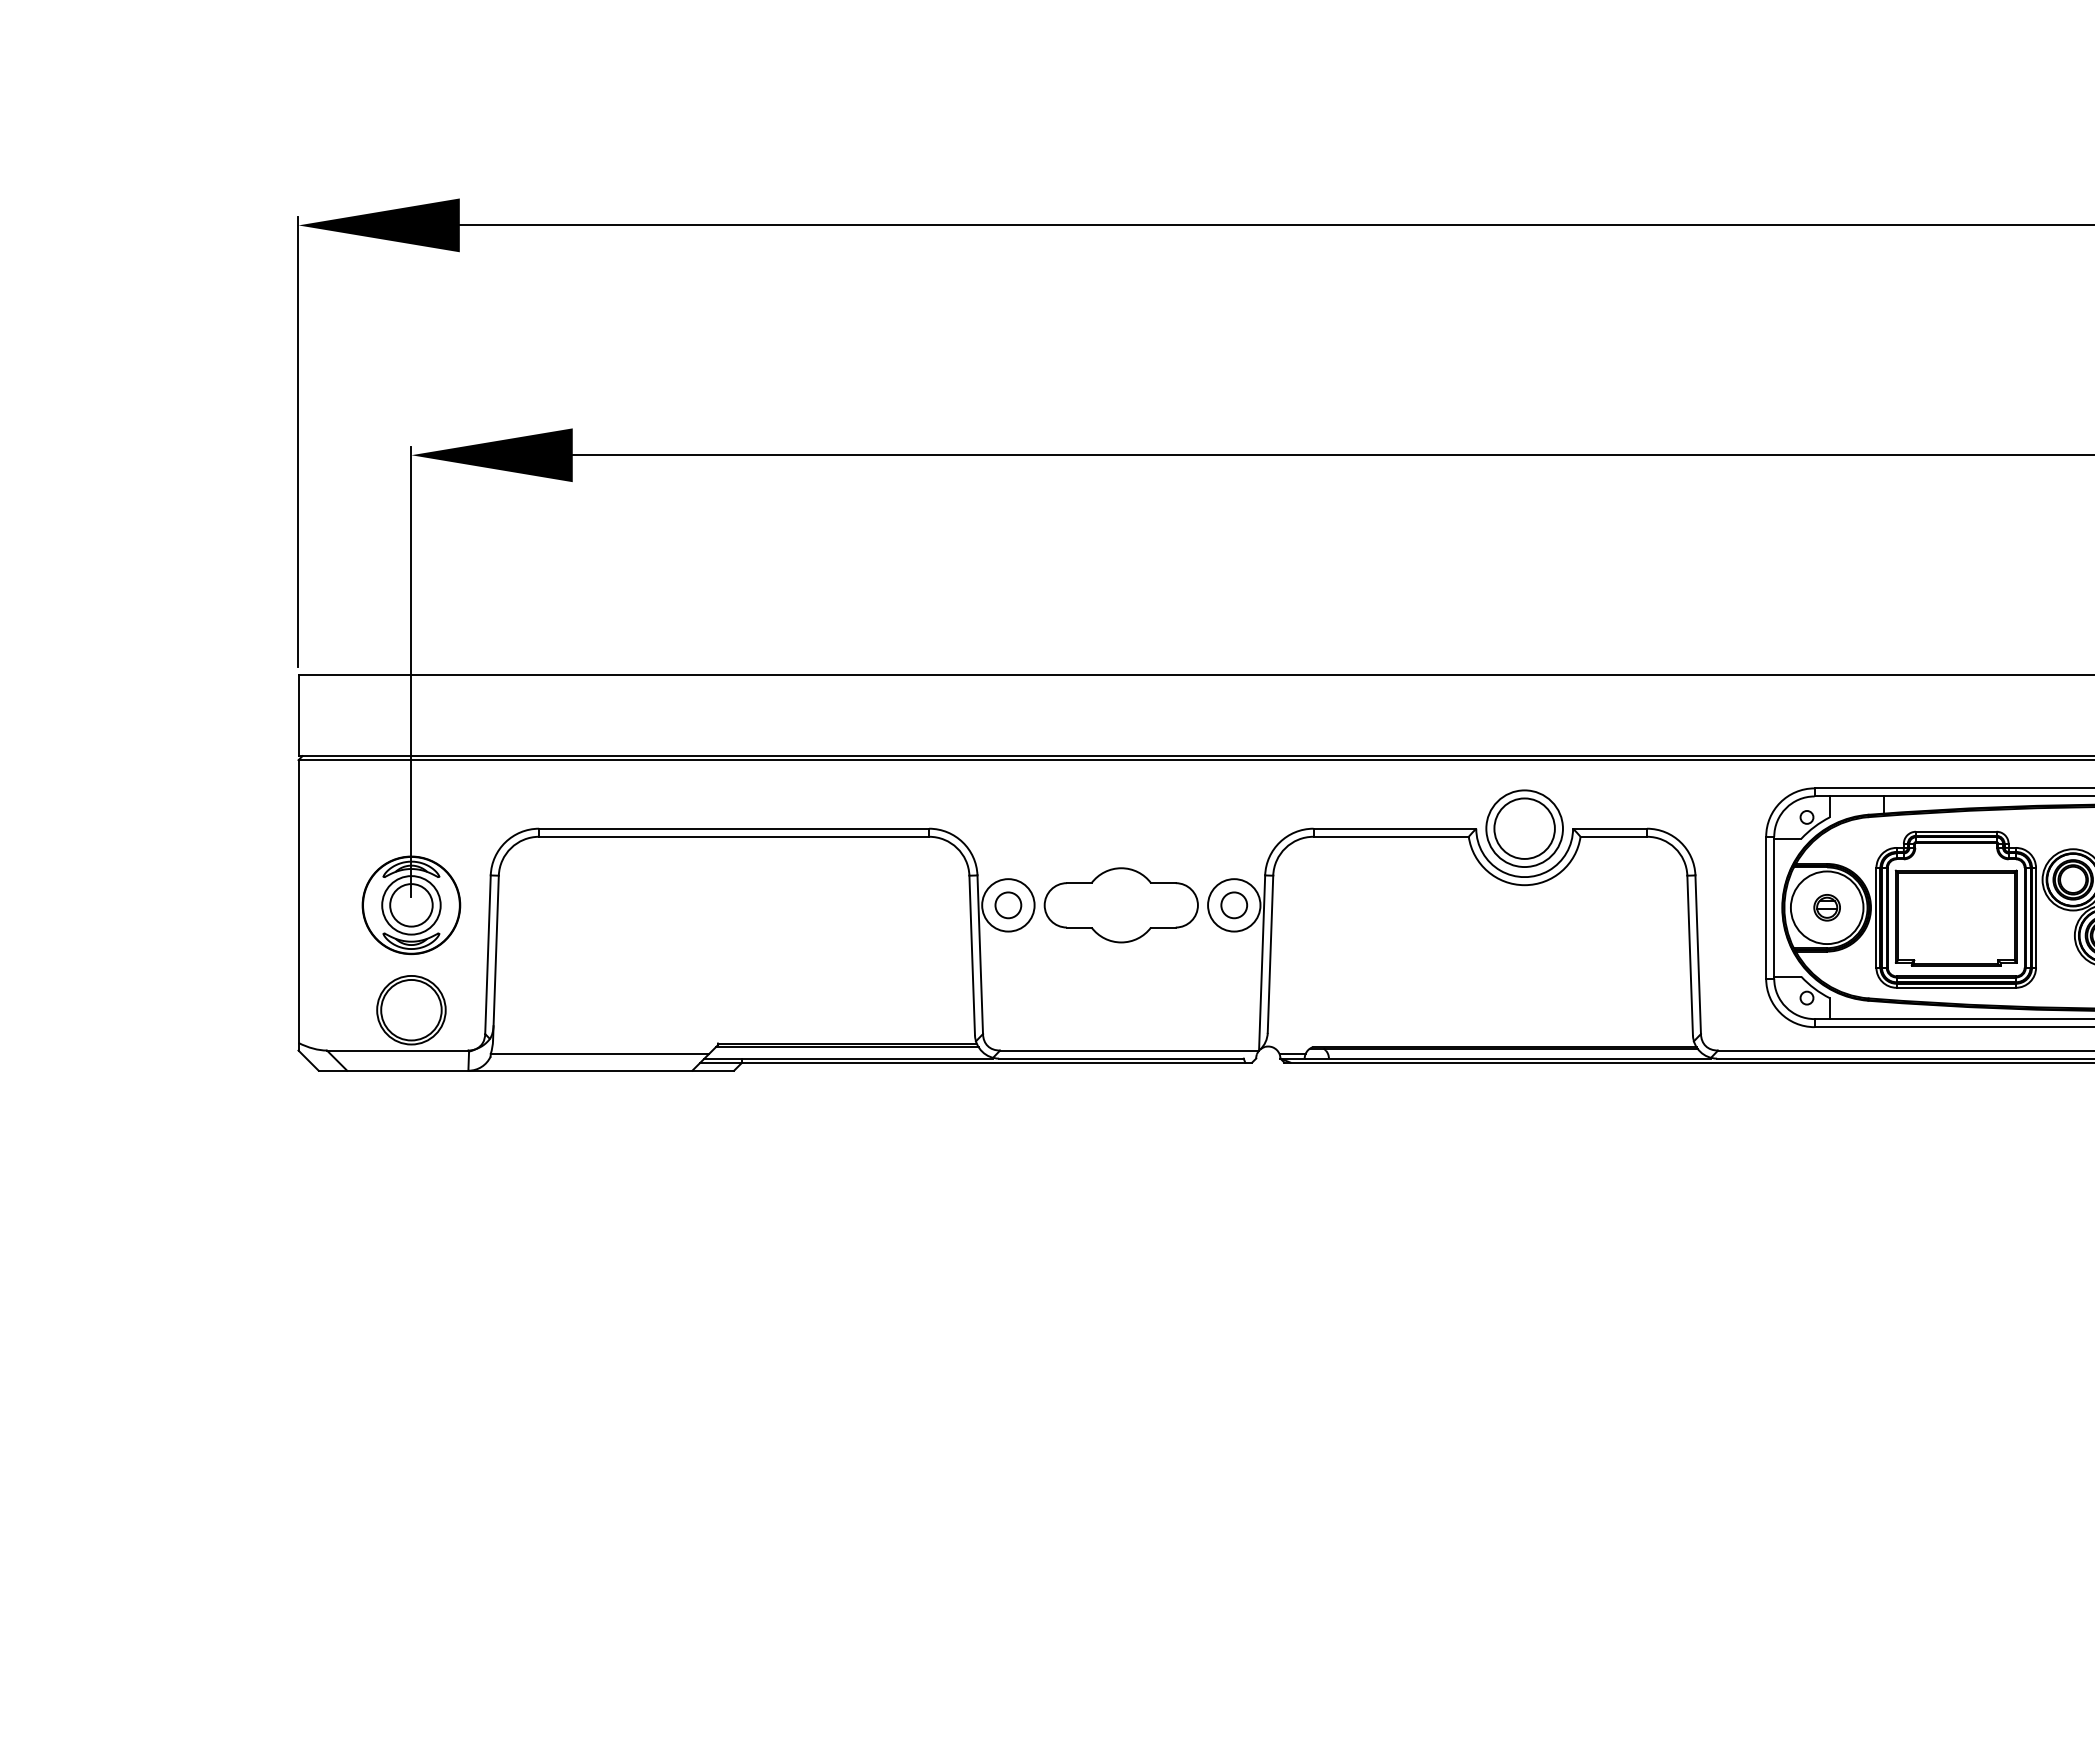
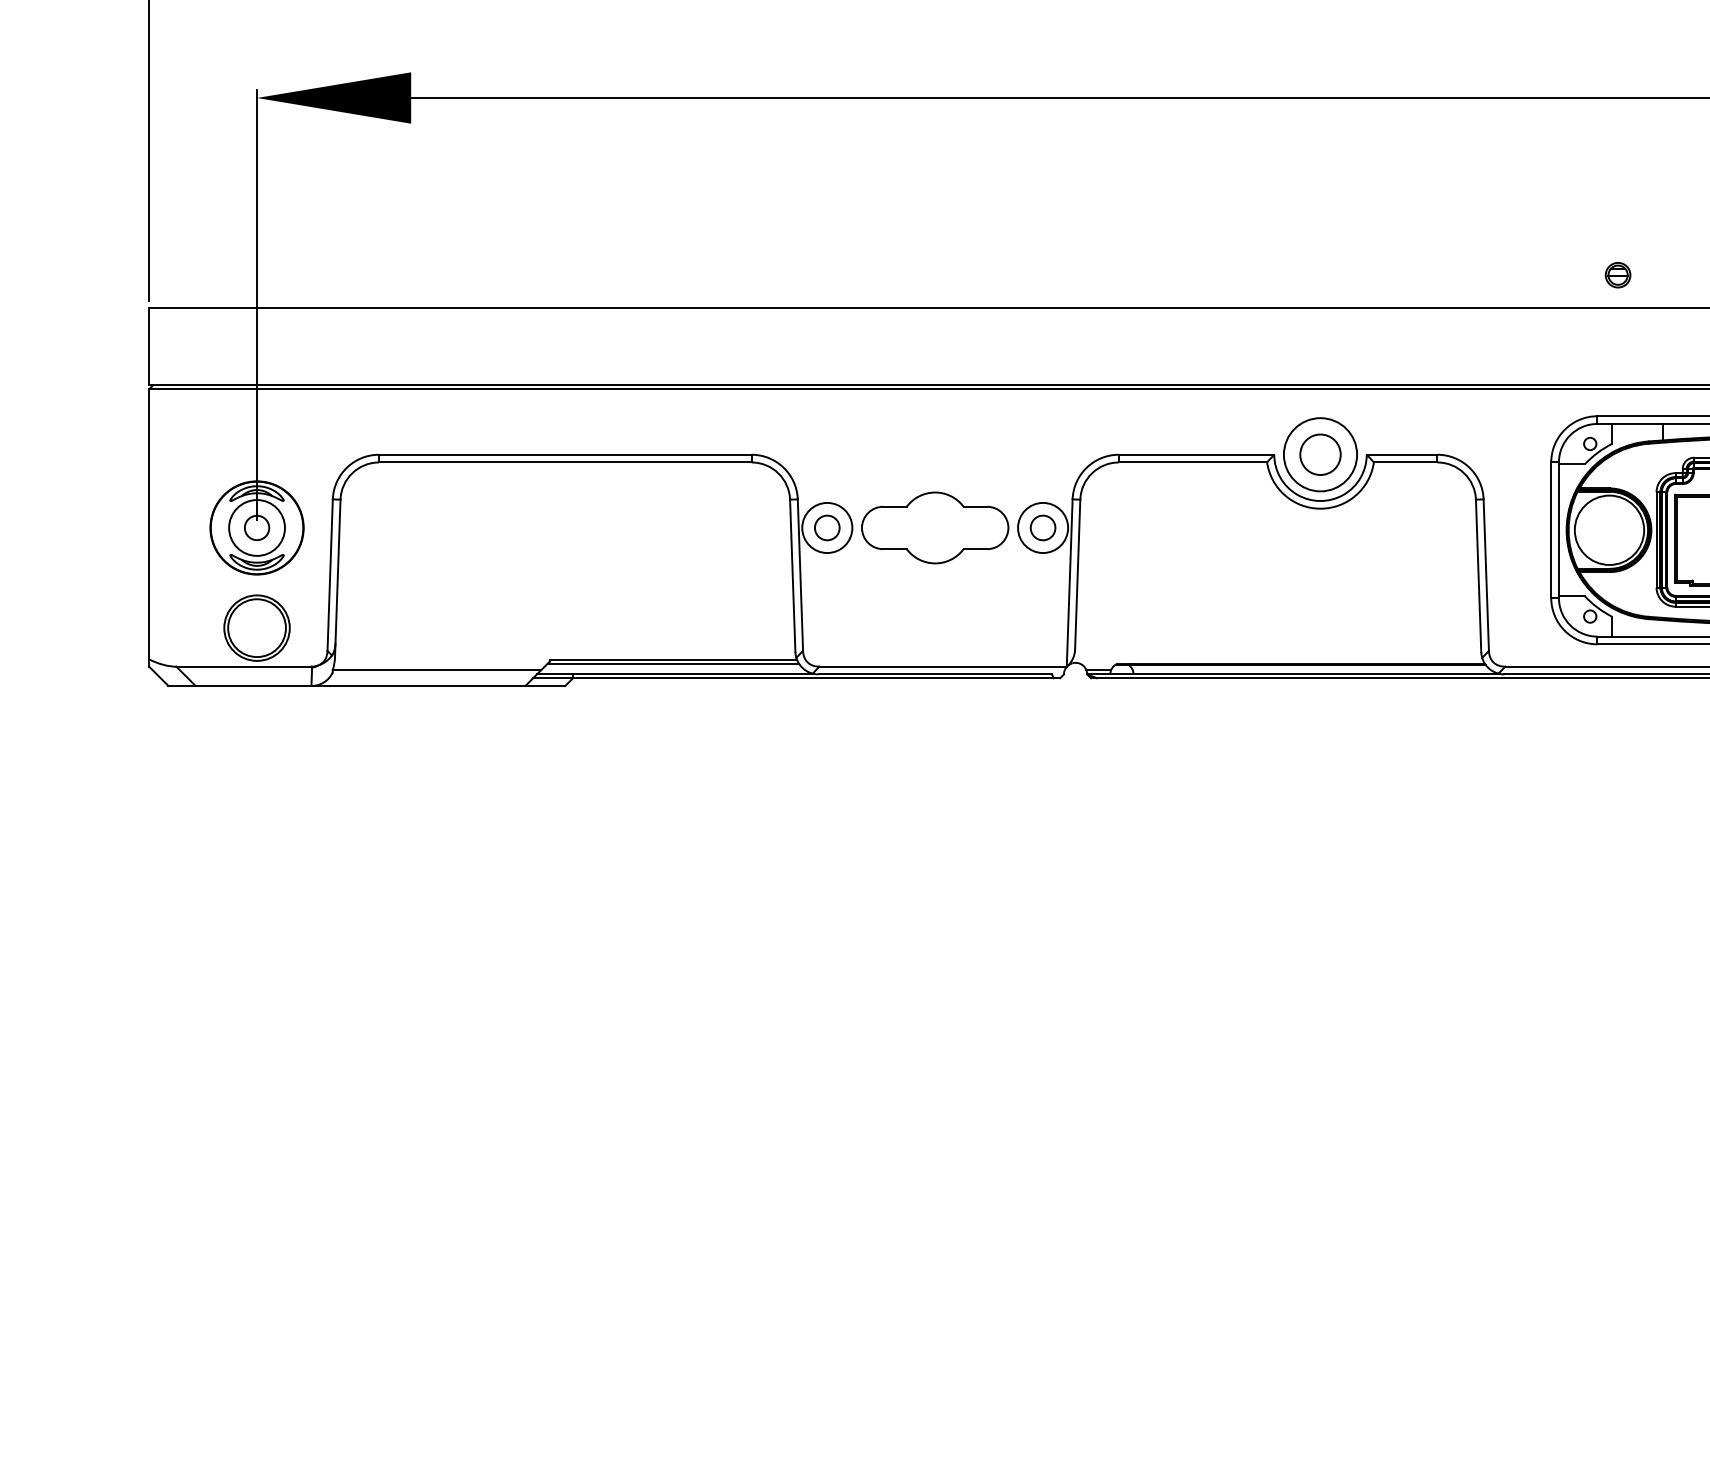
circle: (1524, 828) -> (1320, 454), size x0.7
circle: (411, 905) -> (257, 528), size x0.6
part: (1826, 907) -> (1617, 274), moved

